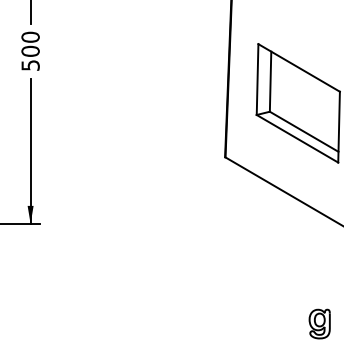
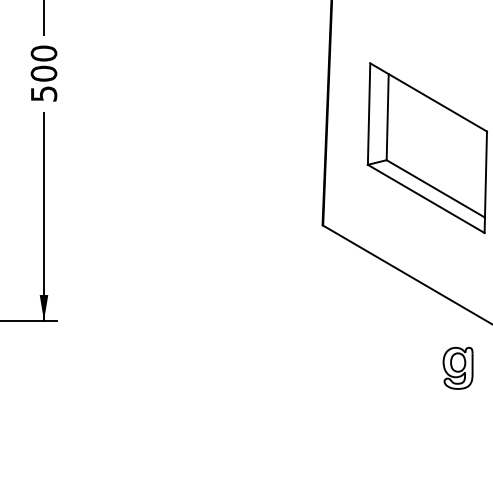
part: (319, 323) -> (457, 367), moved

